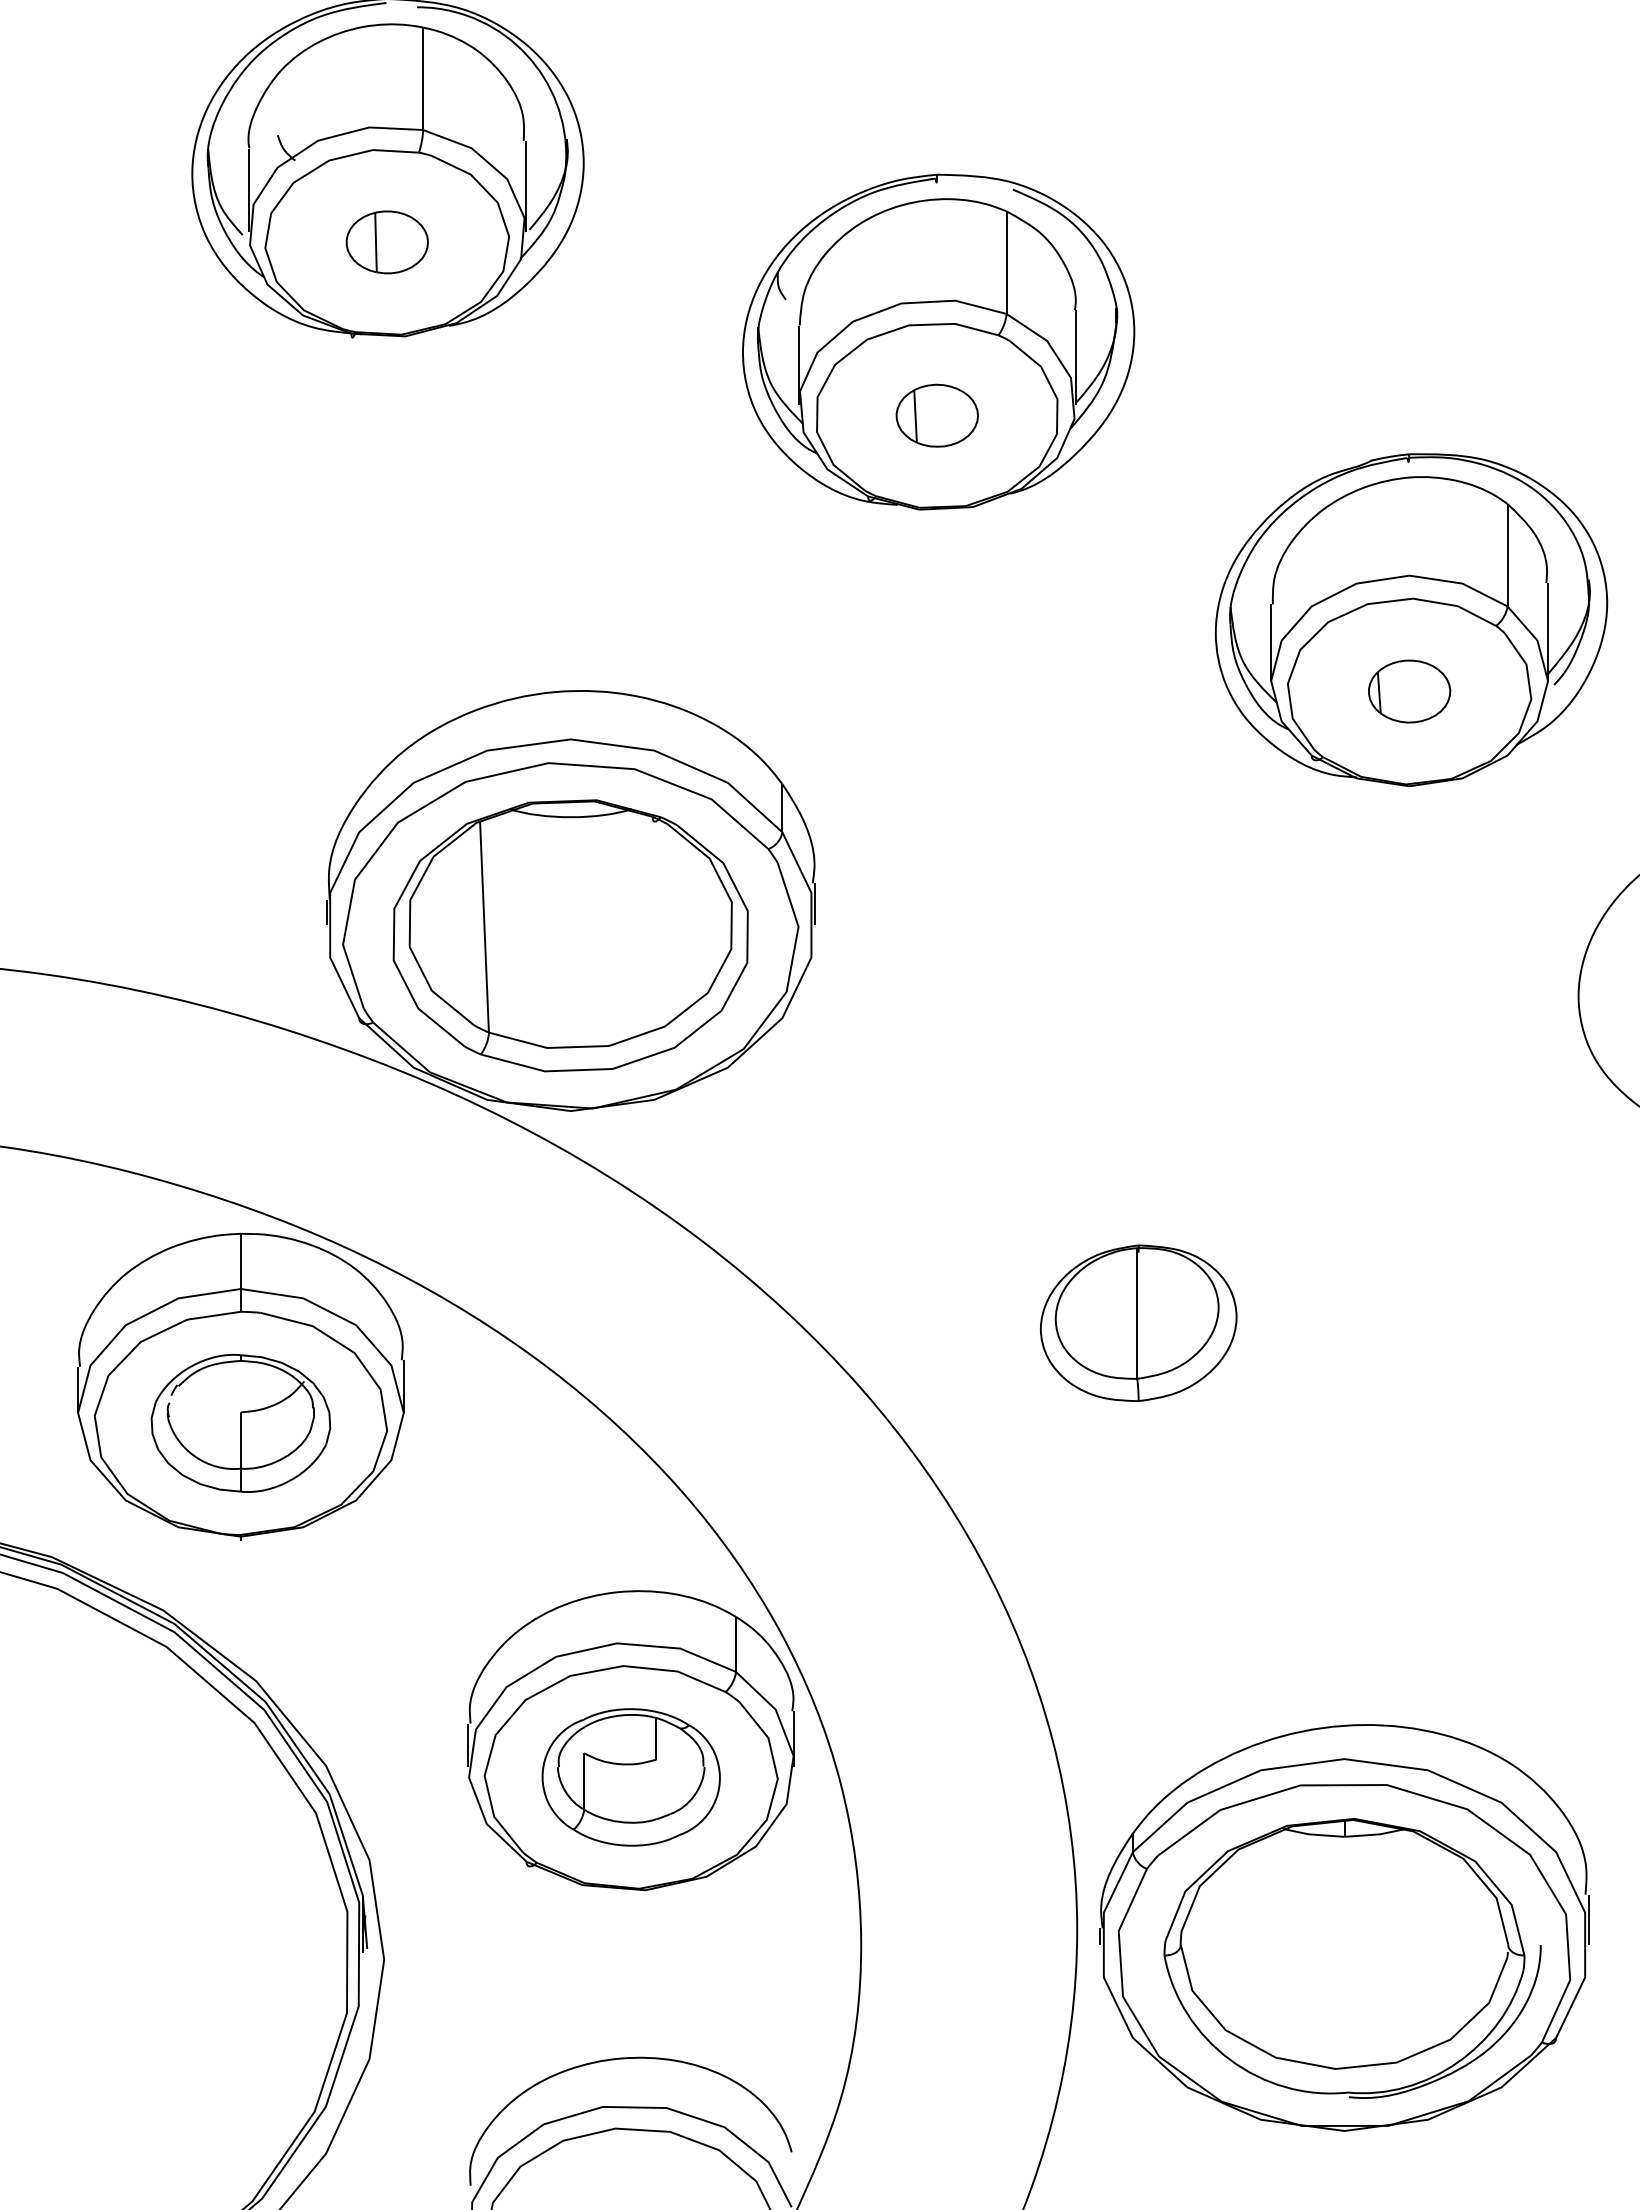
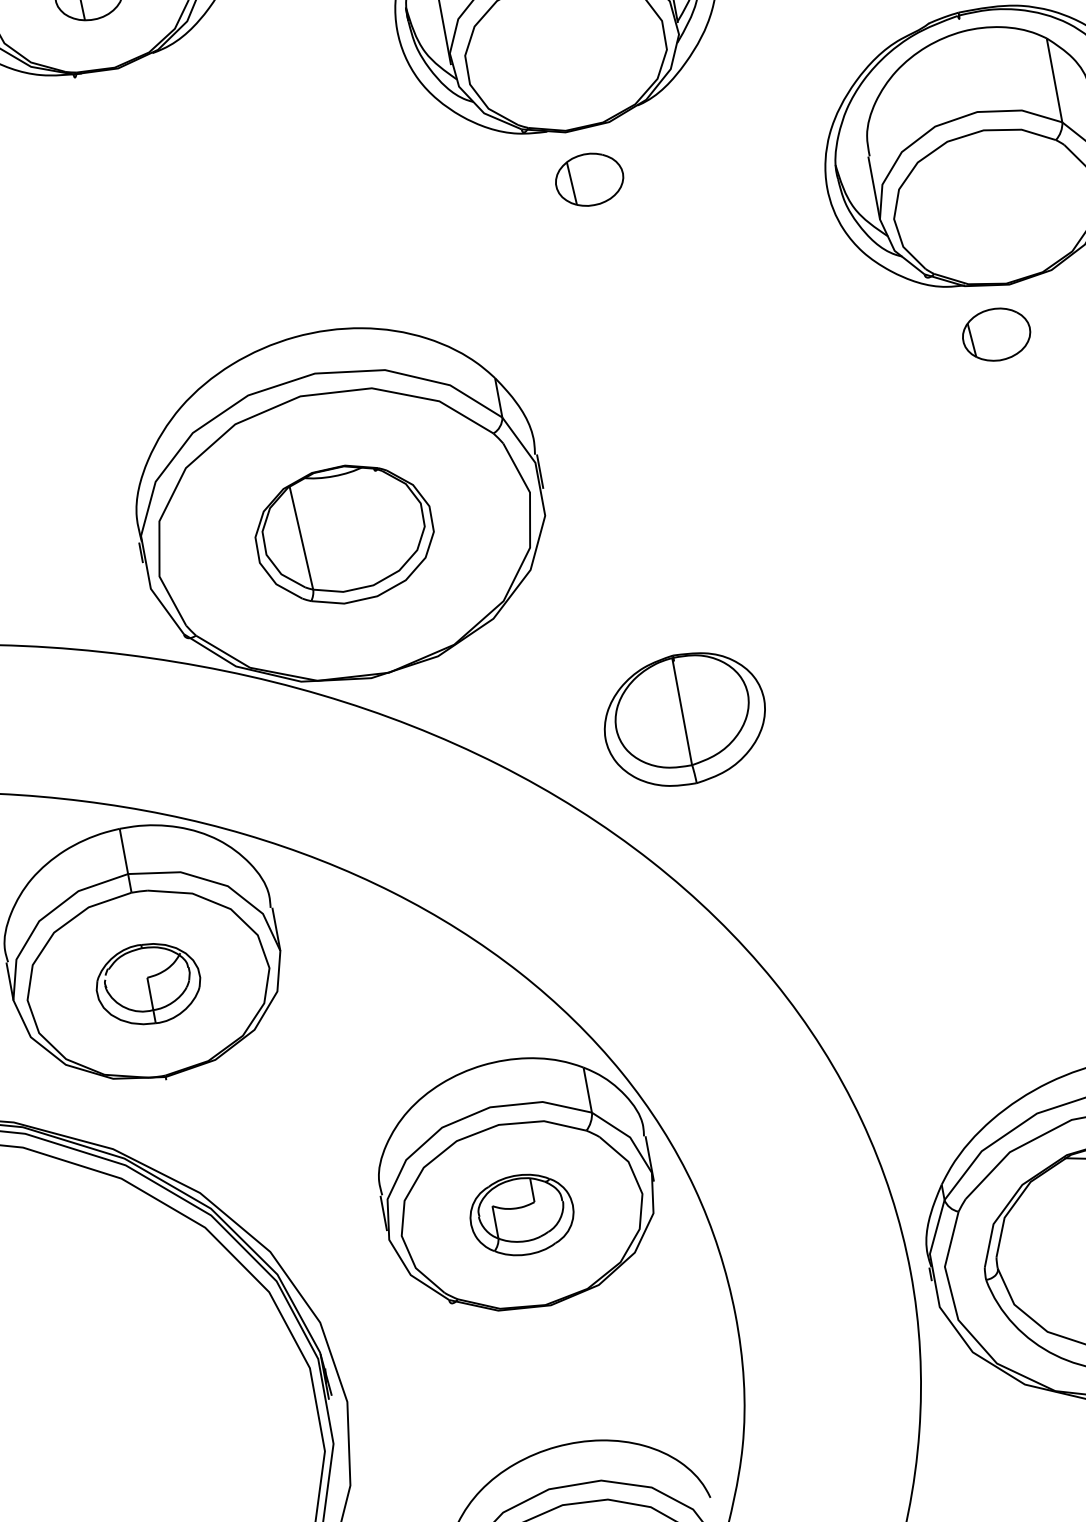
part: (936, 415) -> (588, 179), moved
part: (1409, 691) -> (996, 334), moved
part: (570, 935) -> (344, 534), size x0.6
part: (1138, 1322) -> (684, 718), moved
part: (240, 1422) -> (148, 983), size x0.7
part: (630, 1777) -> (521, 1215), size x0.7

